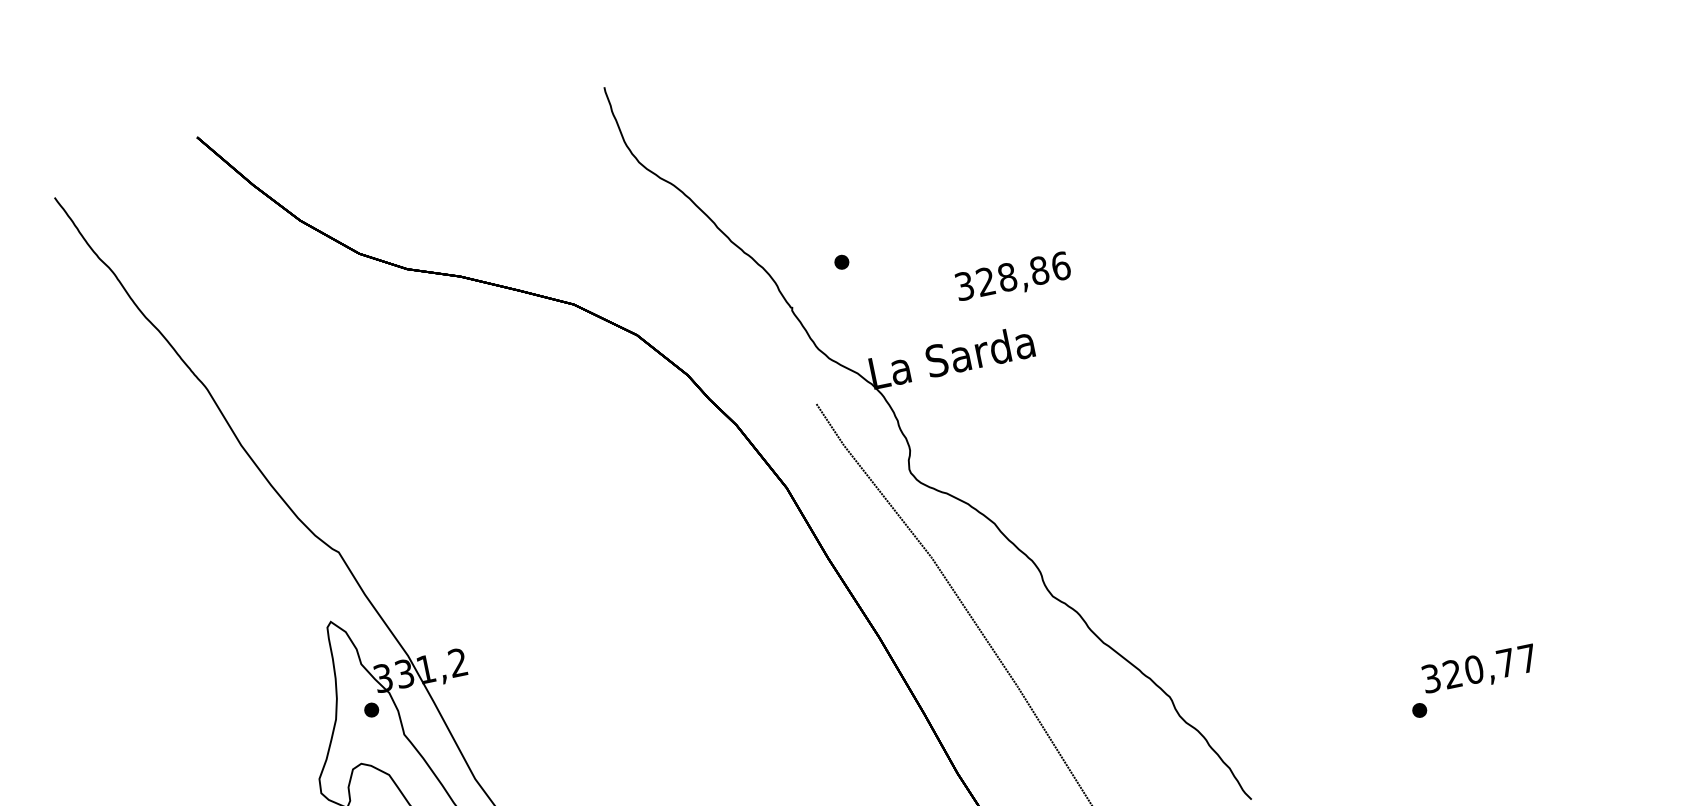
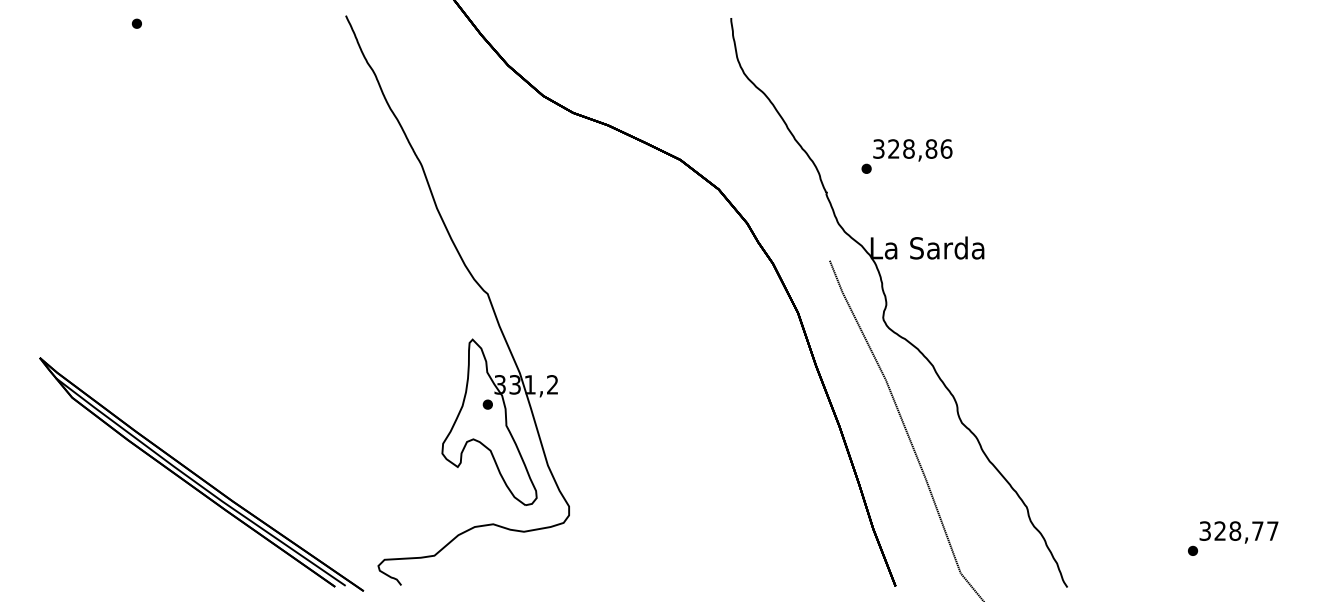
text: (1012, 278) -> (912, 150), moved
text: (1474, 668) -> (1235, 530), 320,77 -> 328,77

